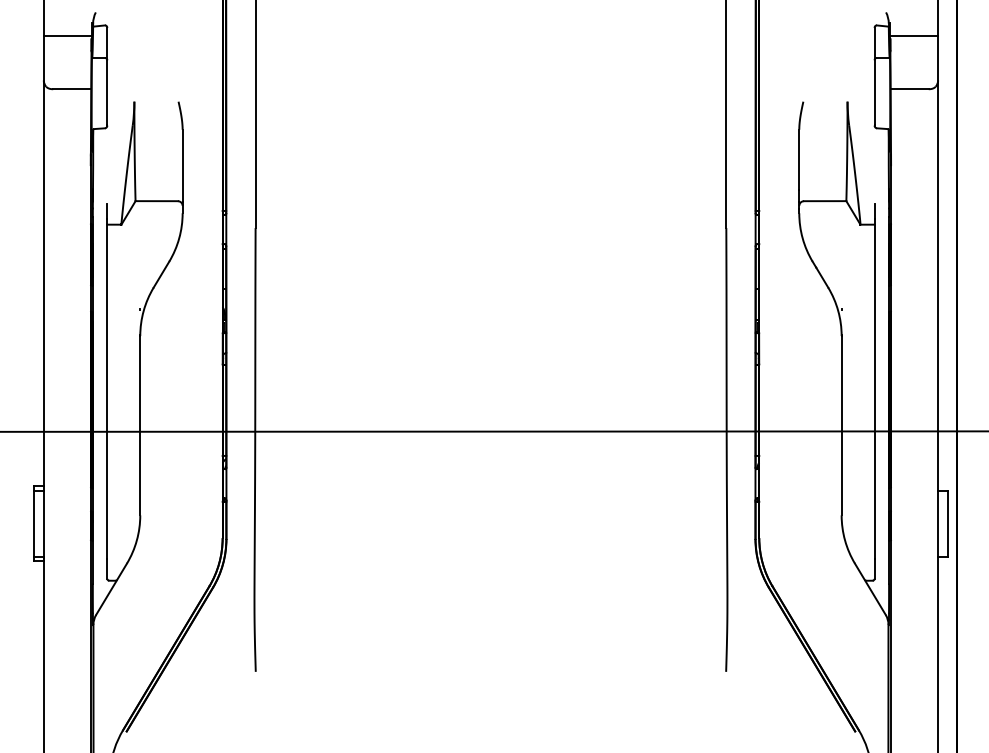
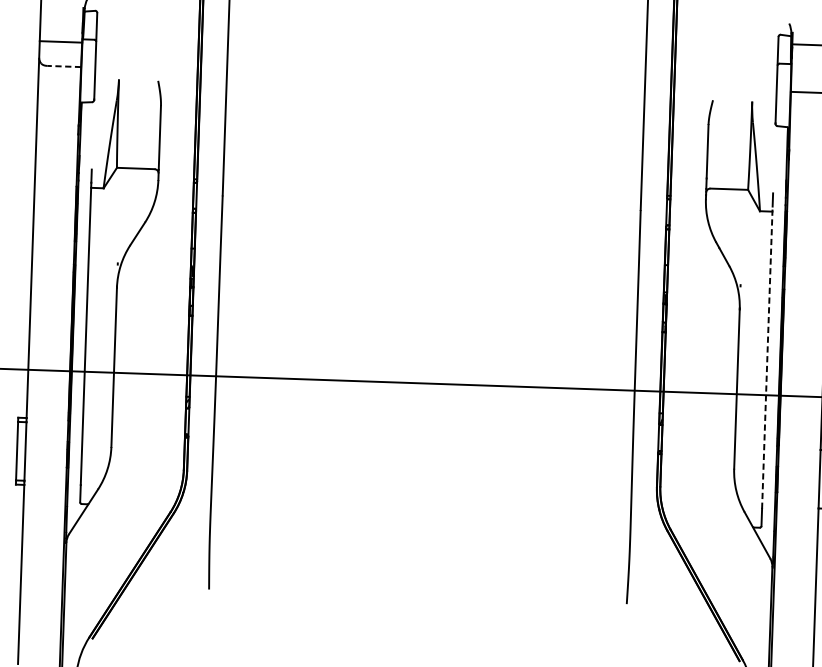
line: (67, 35) -> (60, 41), moved
line: (71, 89) -> (63, 66), solid -> dashed
line: (874, 388) -> (767, 357), solid -> dashed

